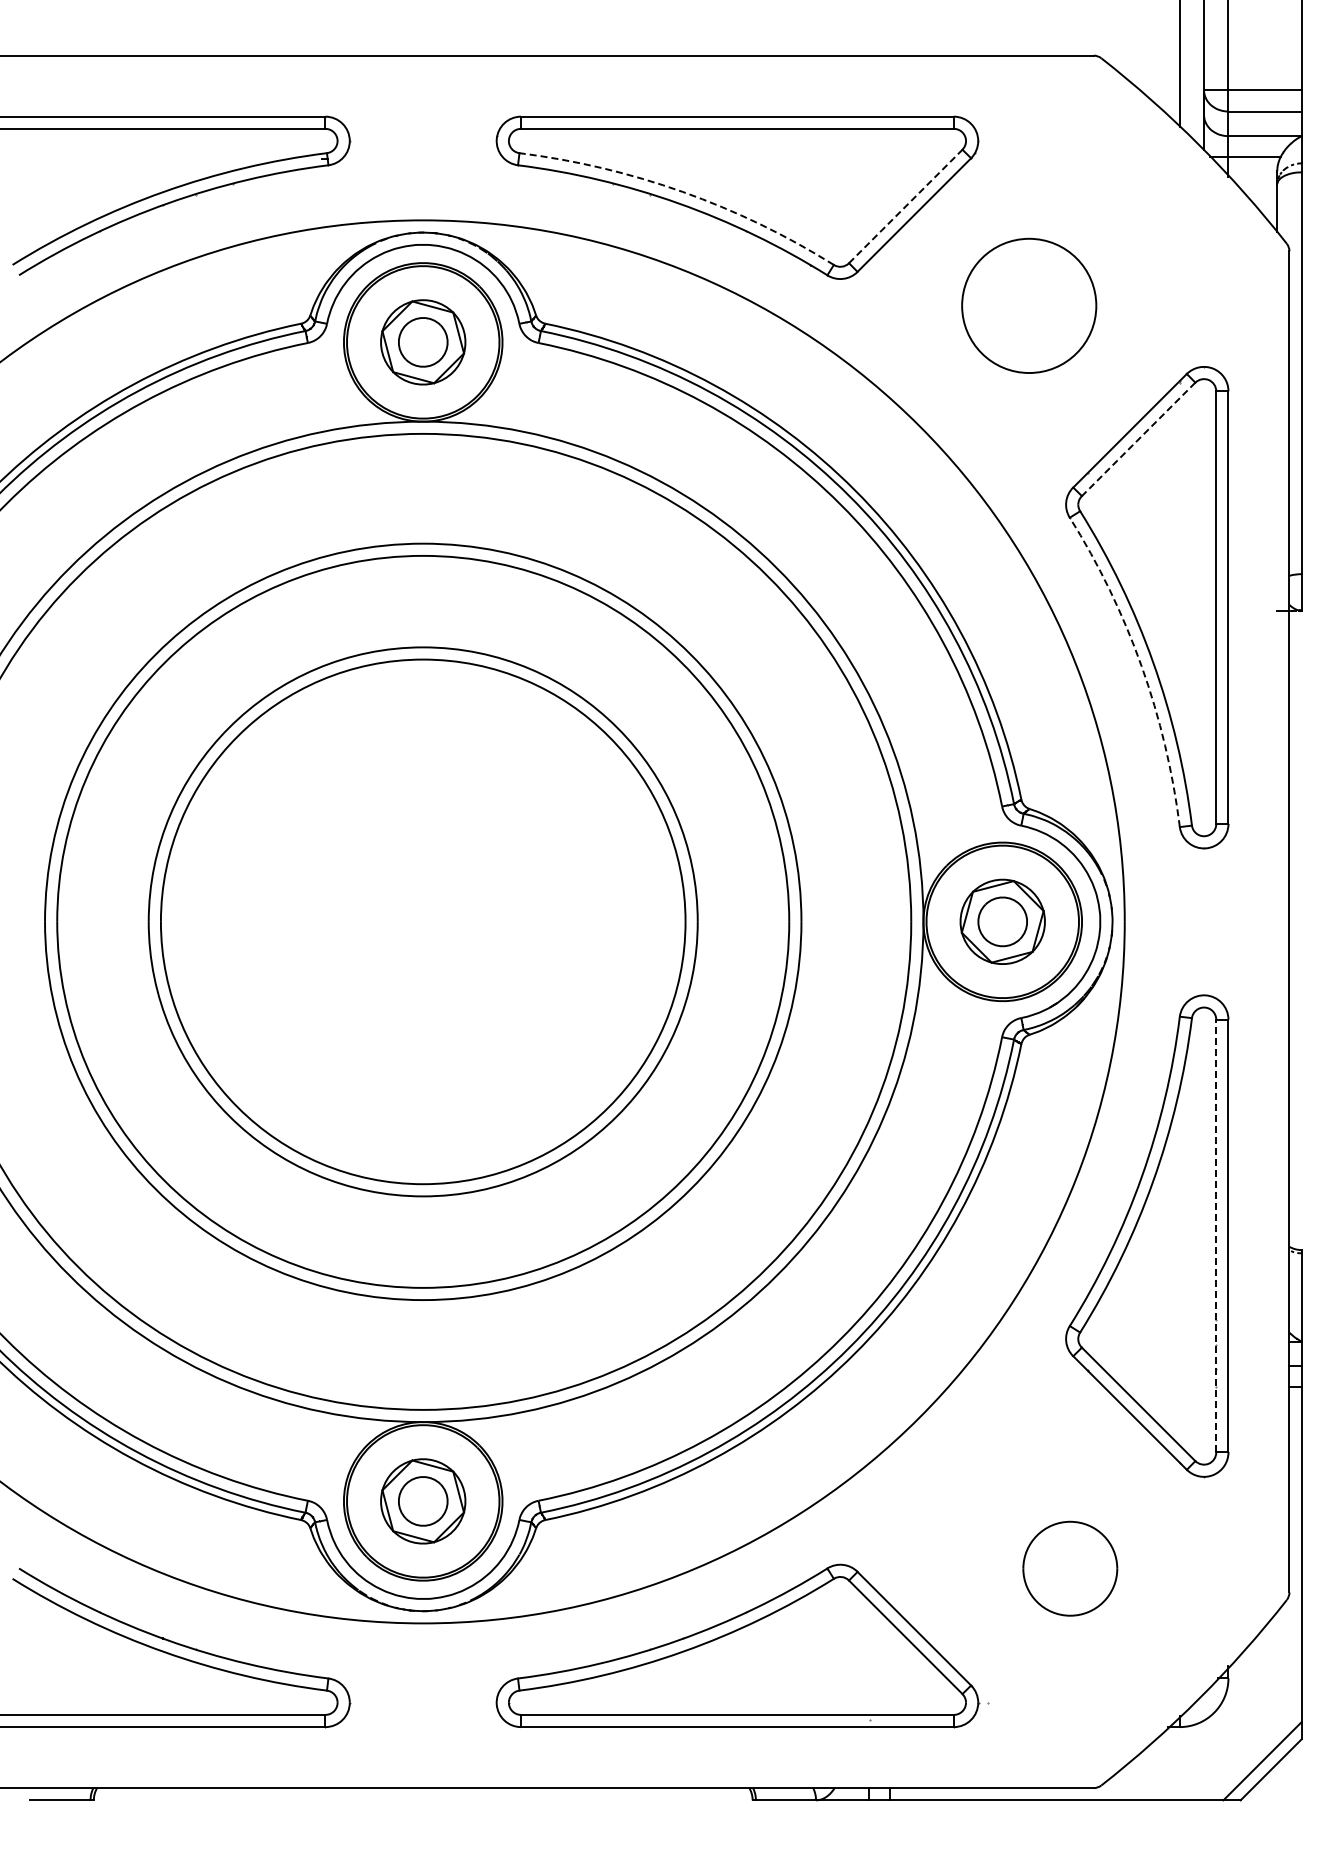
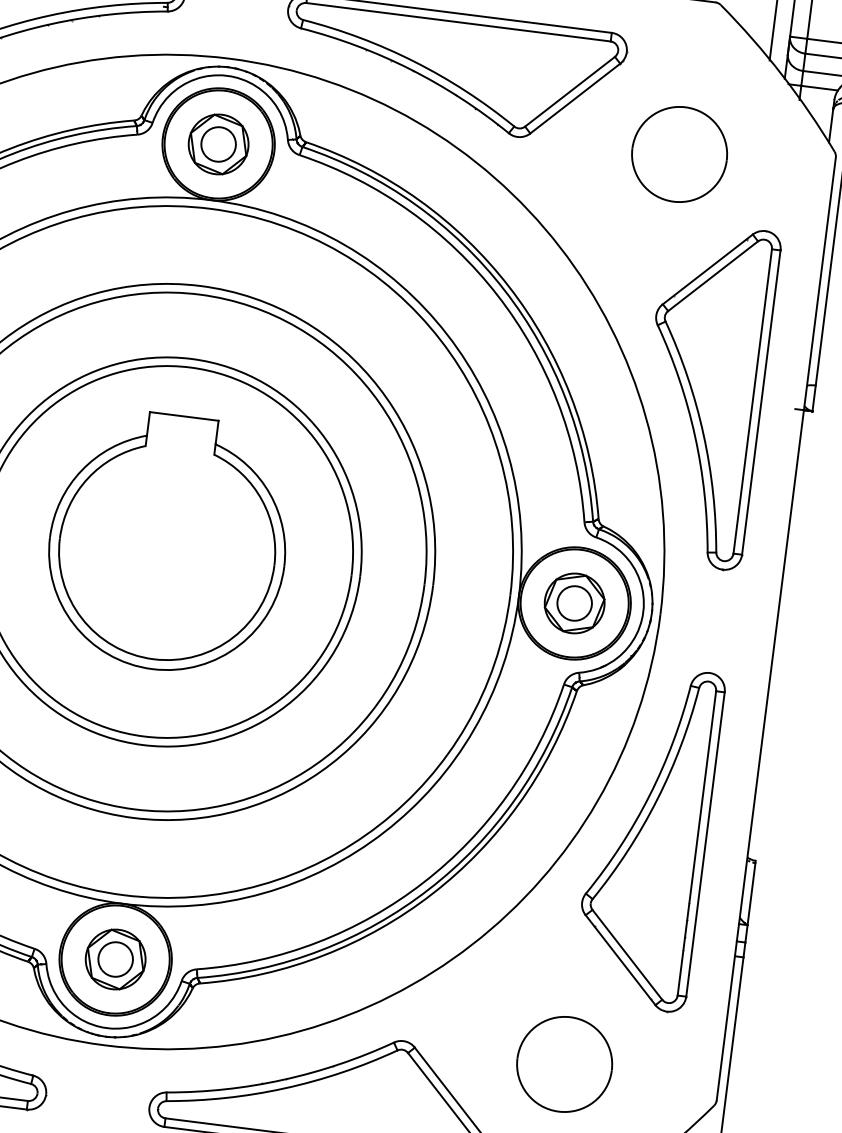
arc: (682, 191) -> (414, 61), dashed -> solid
line: (906, 206) -> (570, 91), dashed -> solid
part: (1029, 305) -> (679, 154), moved
line: (1138, 439) -> (712, 276), dashed -> solid
arc: (1141, 666) -> (694, 436), dashed -> solid
part: (422, 908) -> (167, 542), added
line: (1216, 1235) -> (697, 843), dashed -> solid
part: (1070, 1568) -> (564, 1064), size x1.43

